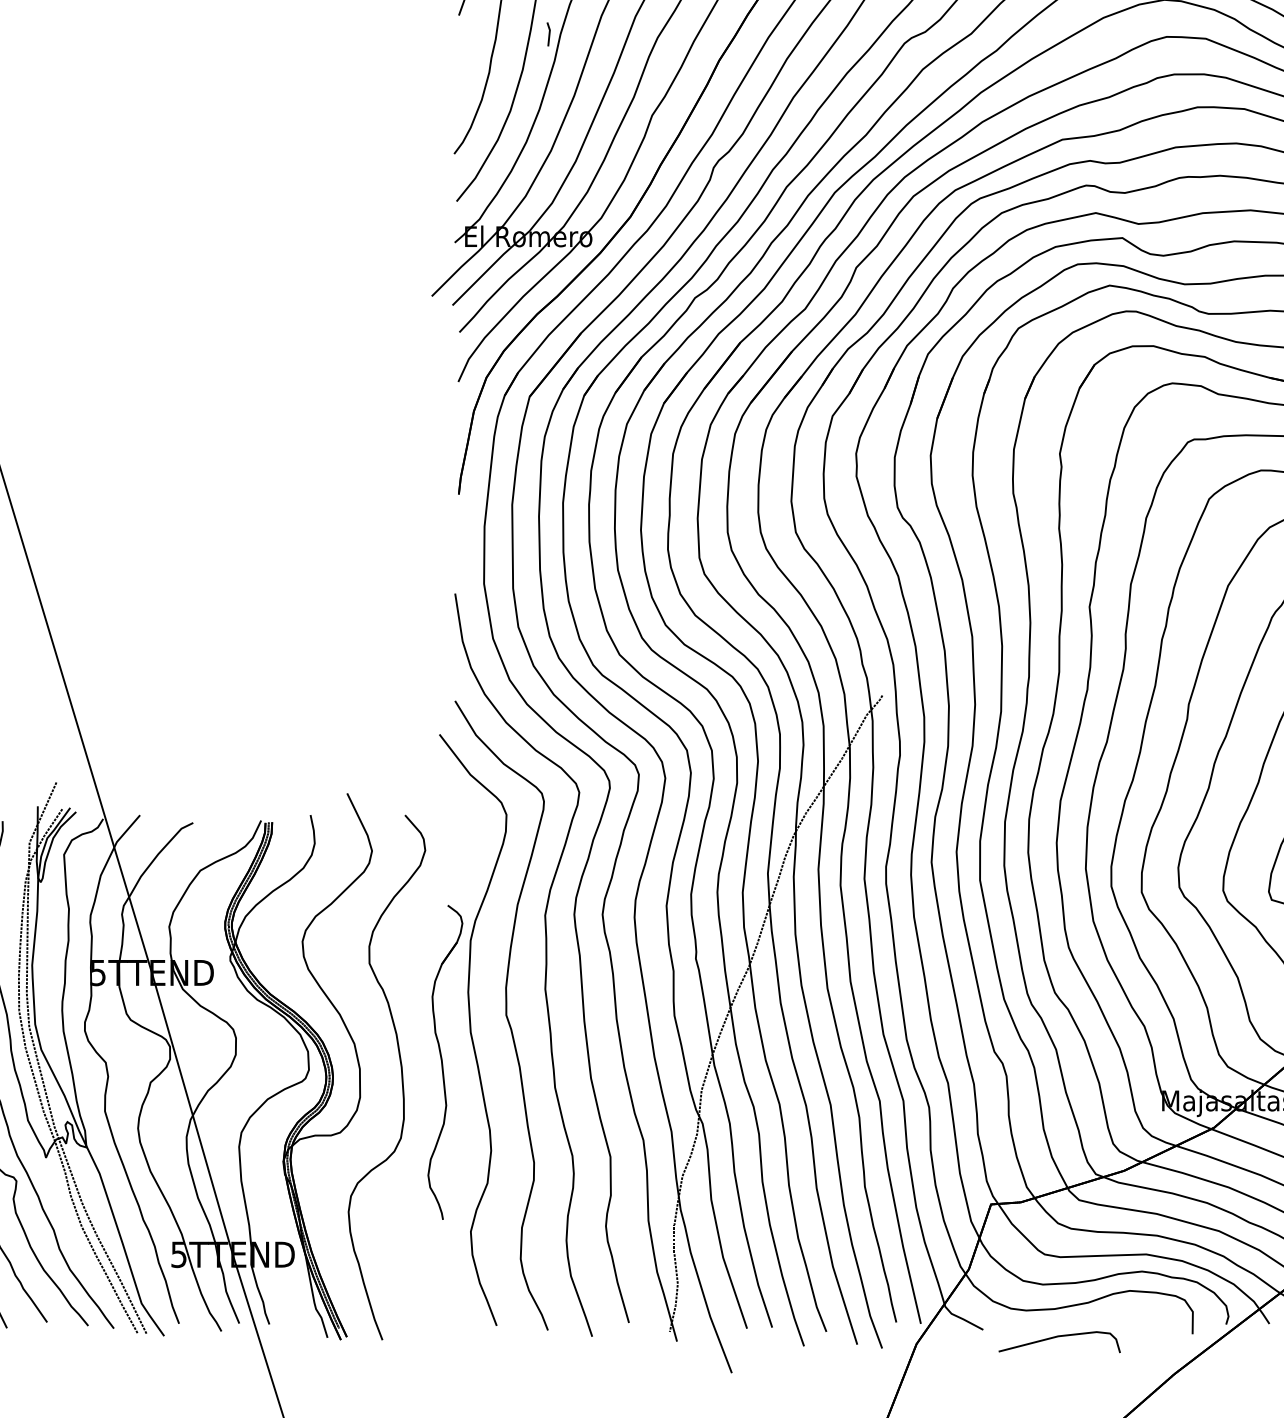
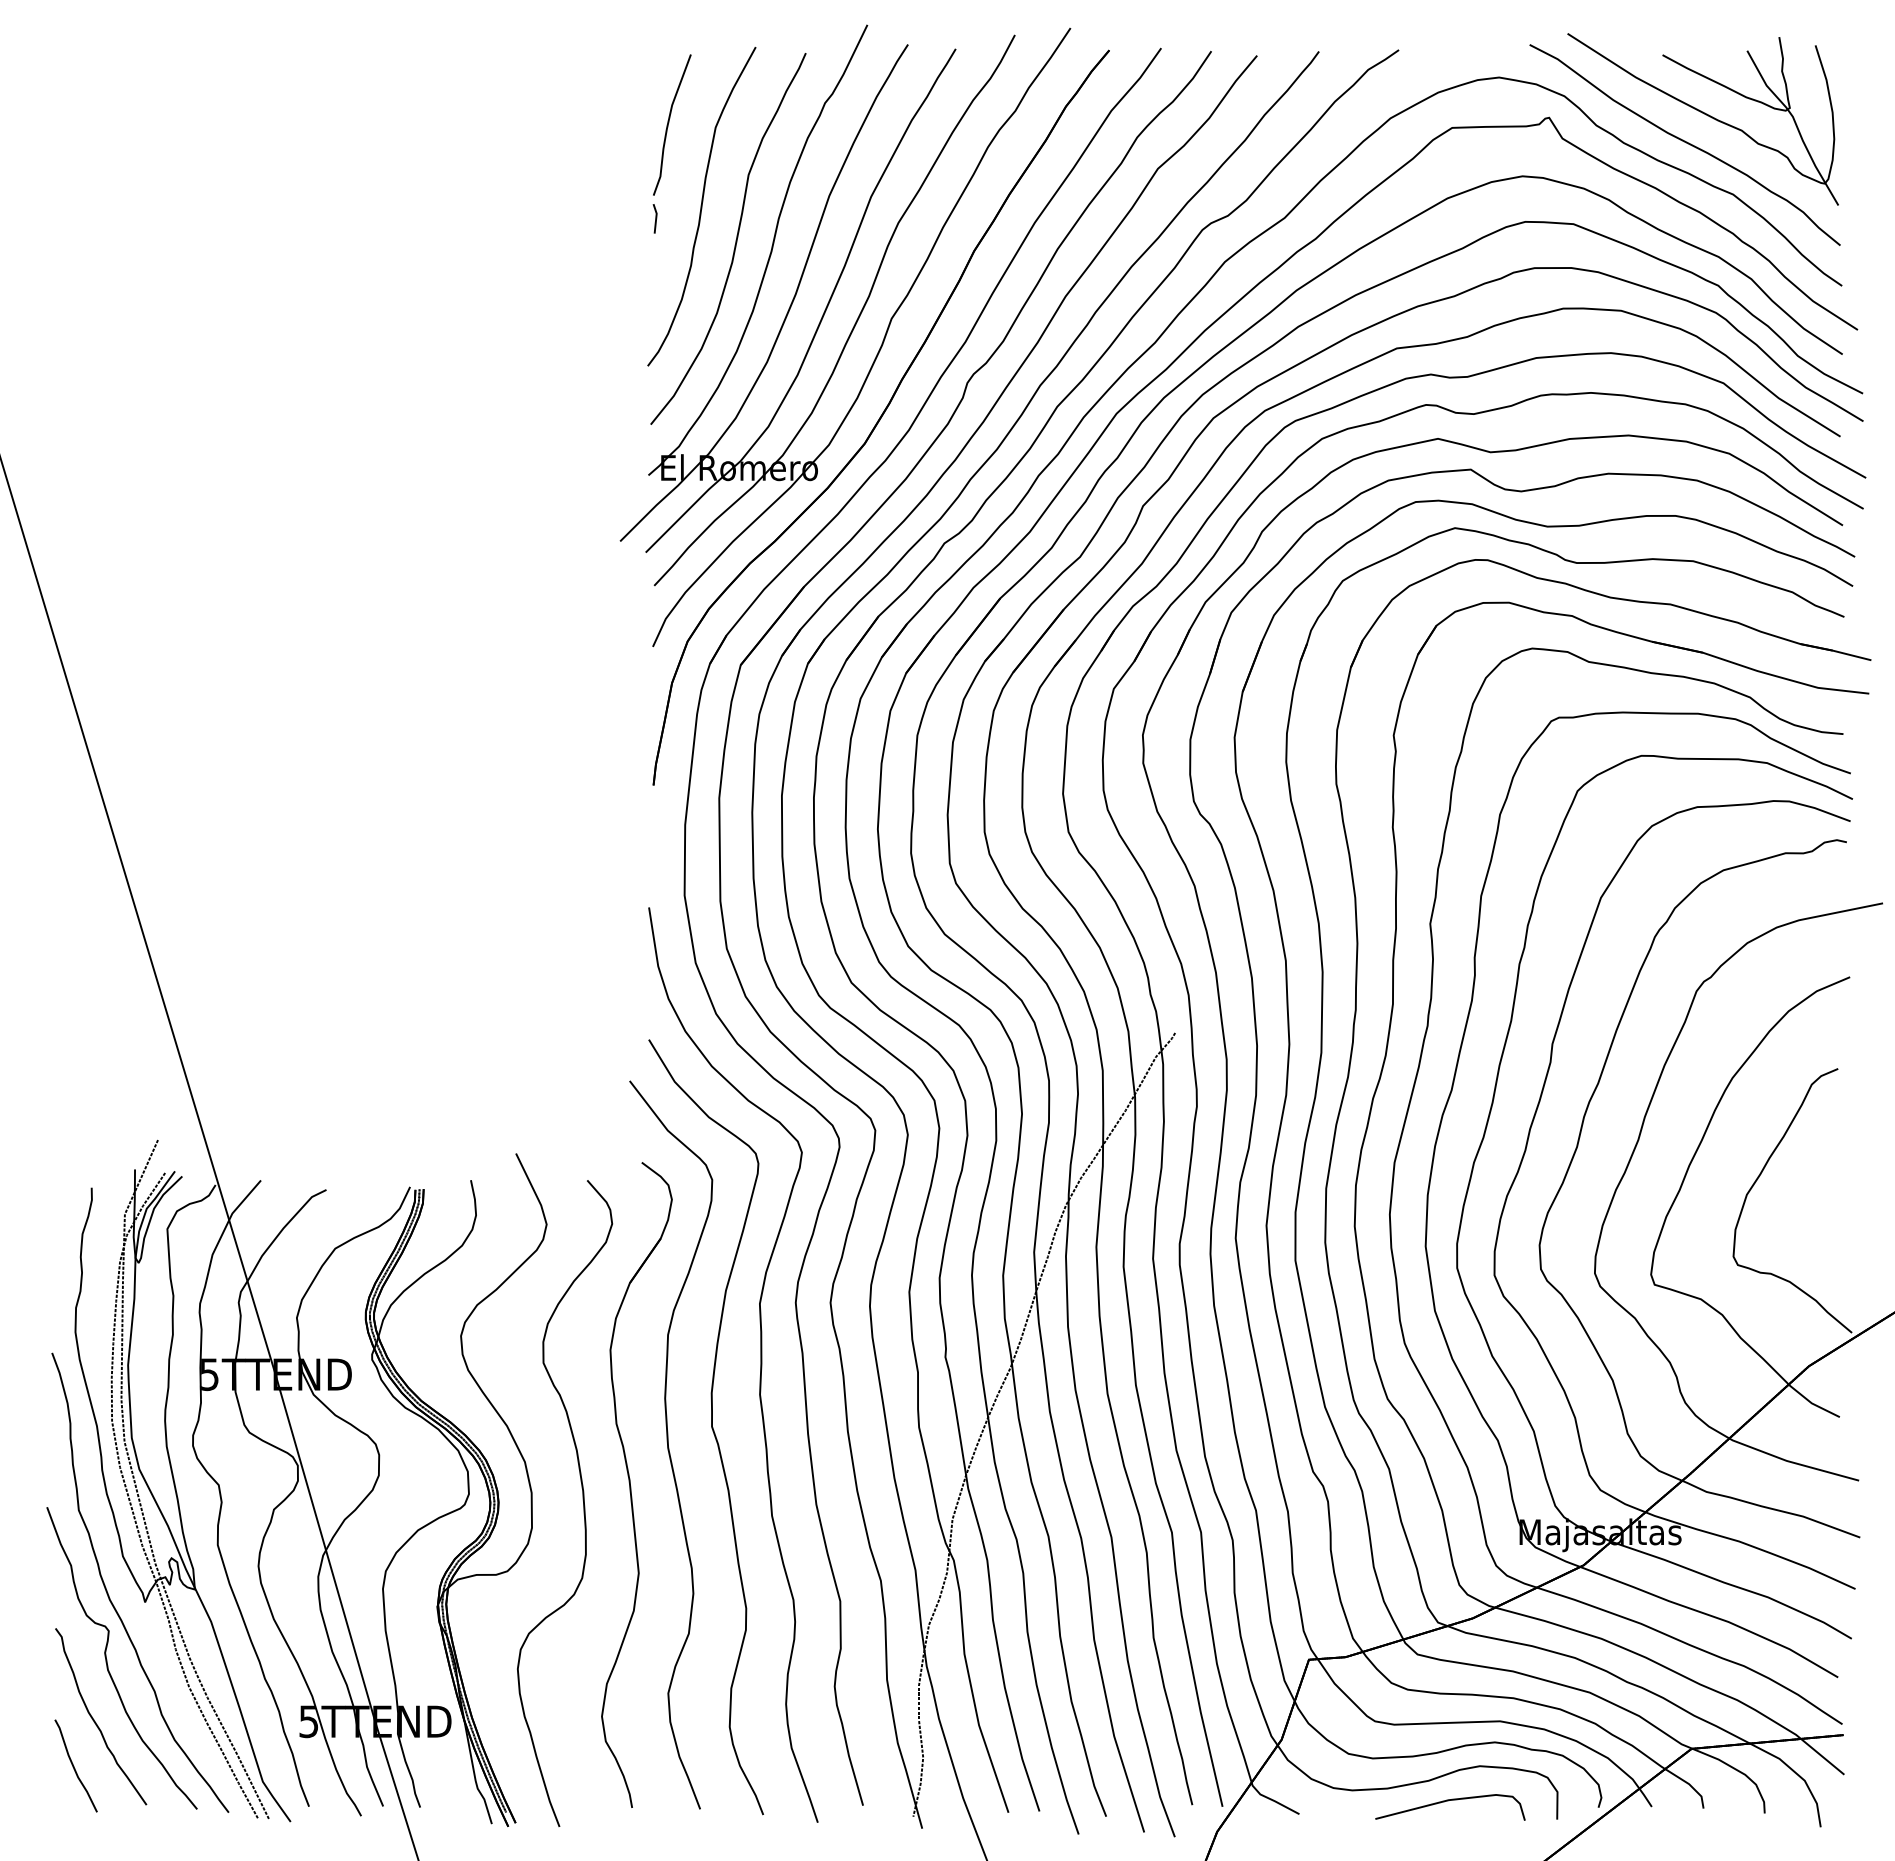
line: (548, 34) -> (655, 218), moved
part: (445, 1062) -> (636, 1484), size x1.67
curve: (1058, 1337) -> (1448, 1801), moved

